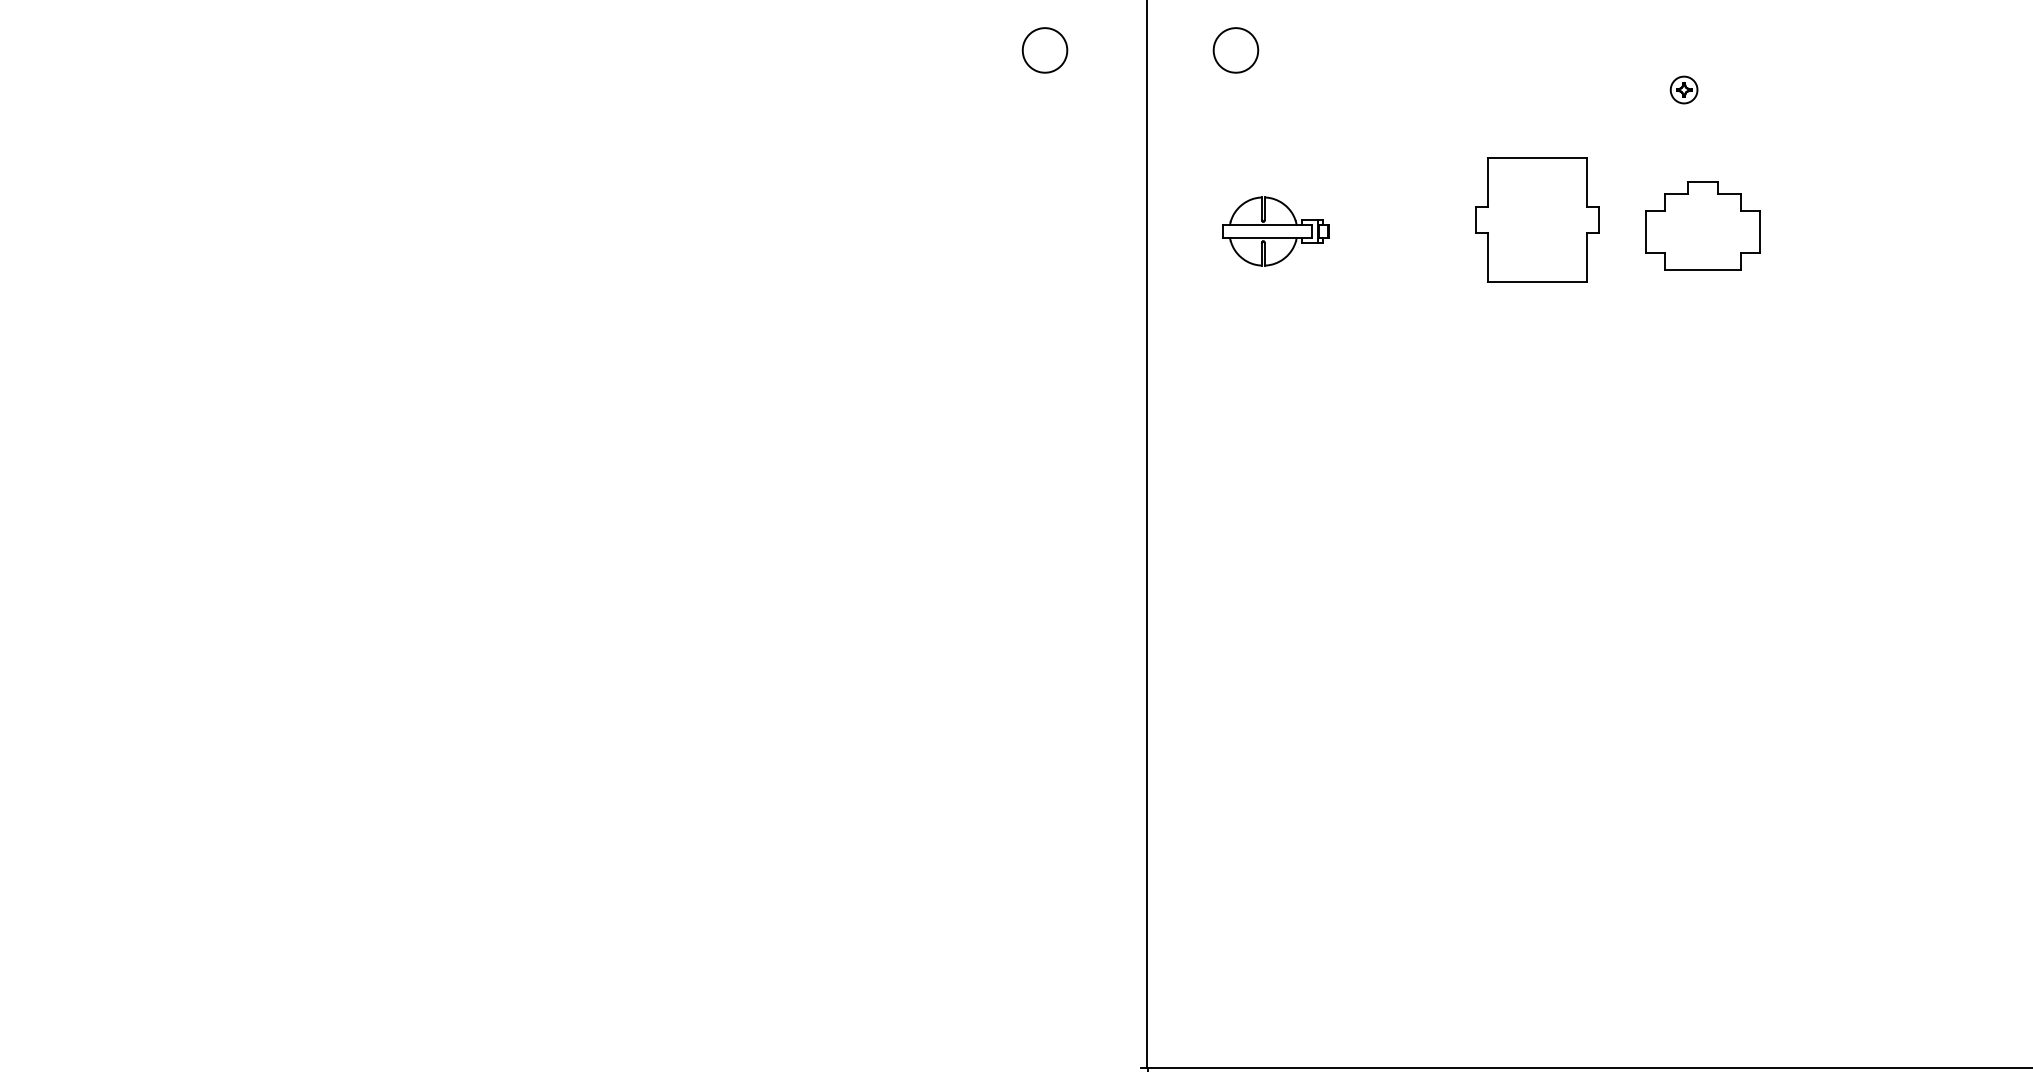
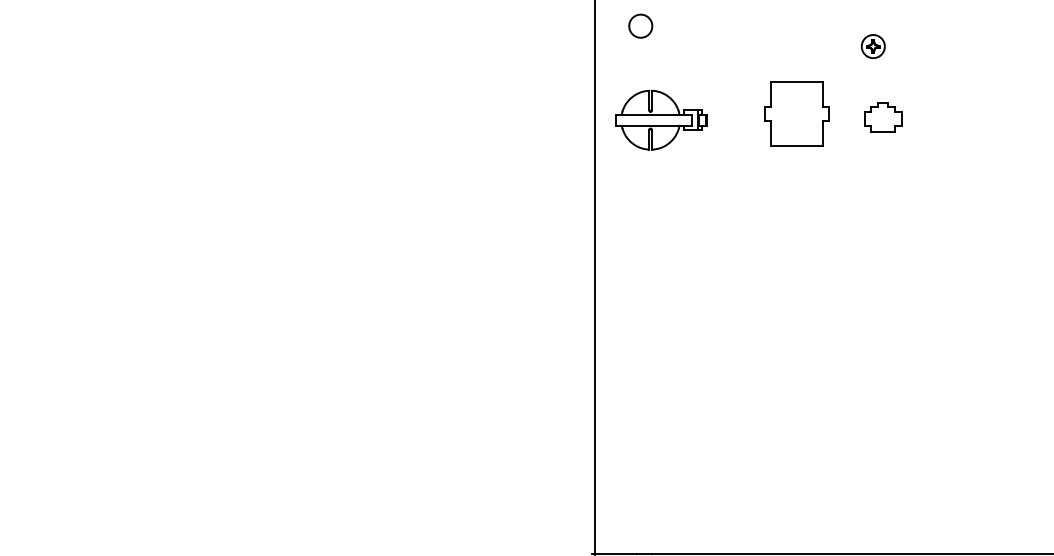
part: (1044, 49) -> (541, 25), removed
part: (1682, 89) -> (872, 46), size x1.67
part: (1704, 226) -> (883, 117), size x0.62
part: (1275, 230) -> (661, 119), size x1.67

